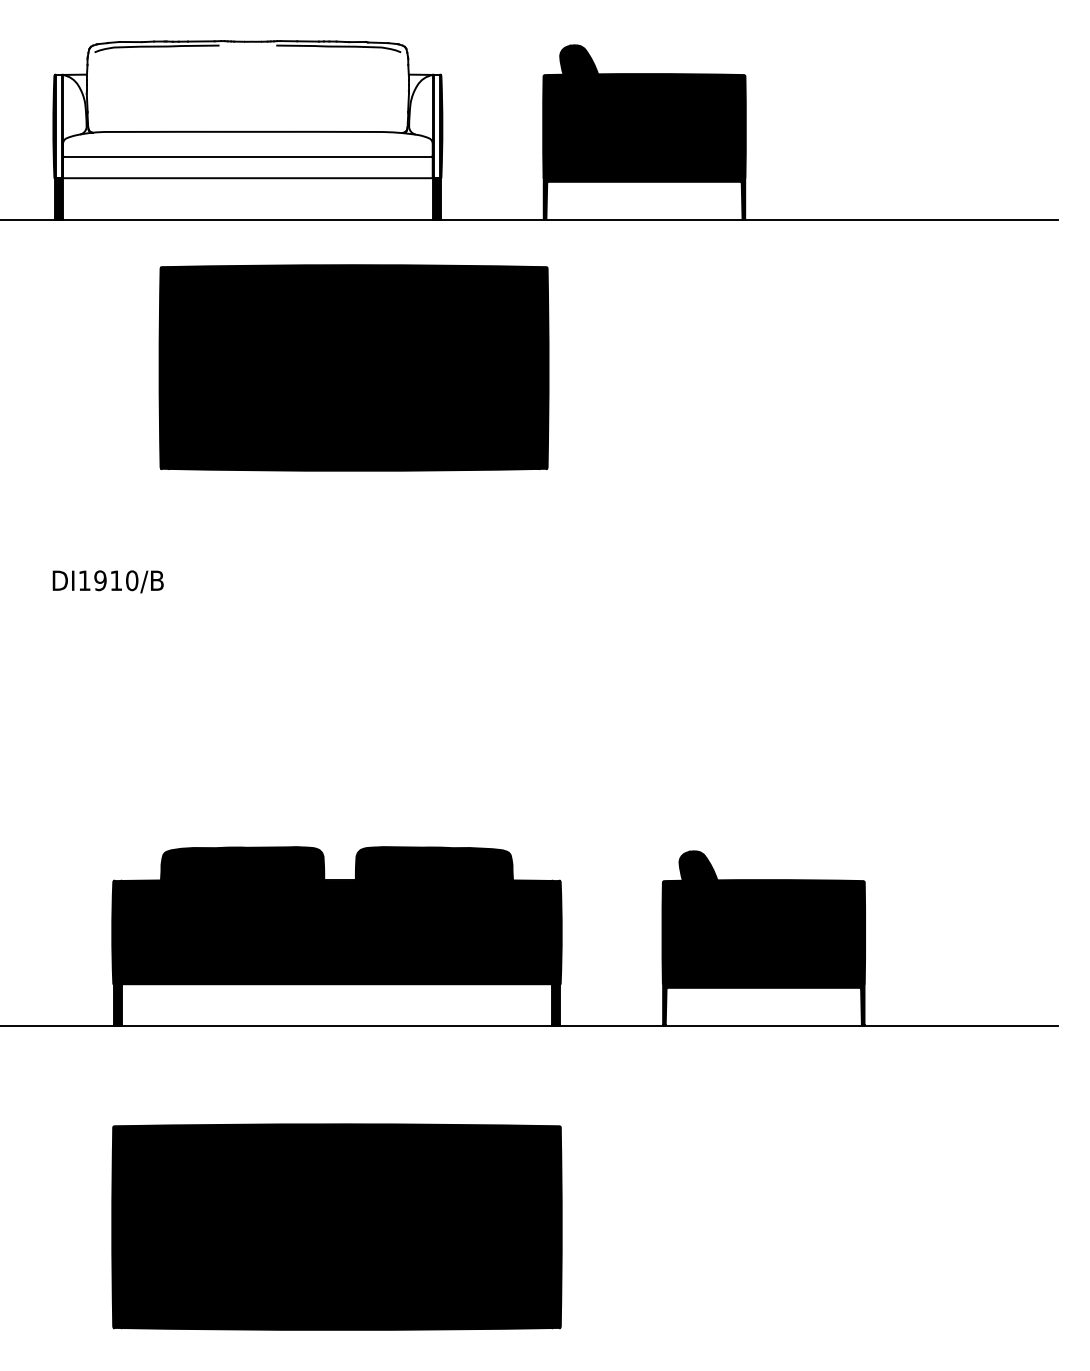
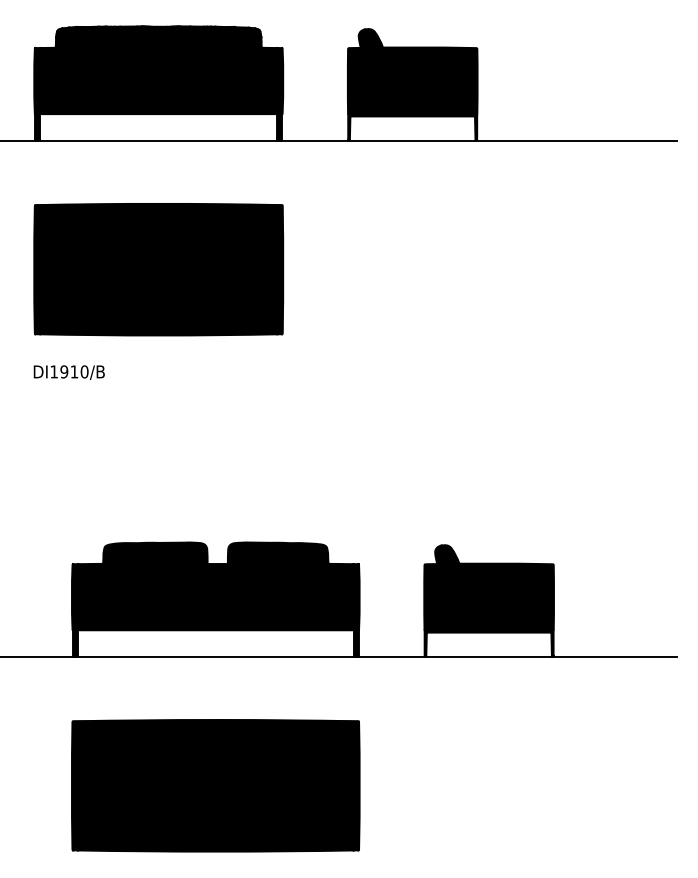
fill: (247, 110) -> (158, 70), added
part: (353, 367) -> (158, 269), moved

